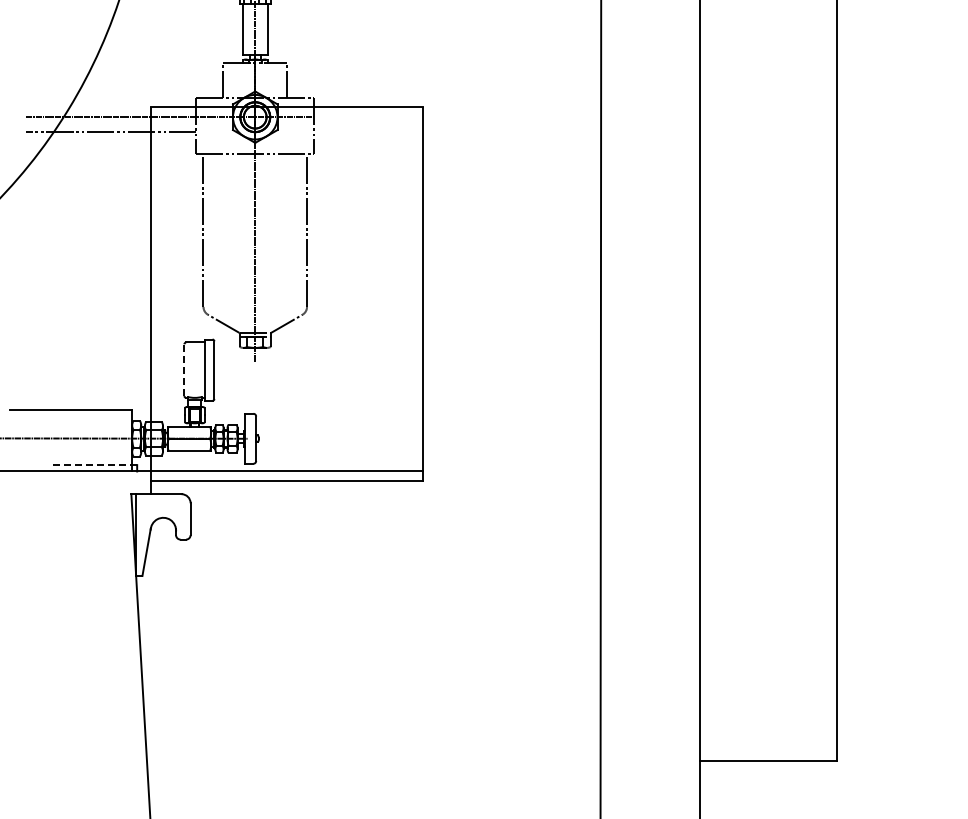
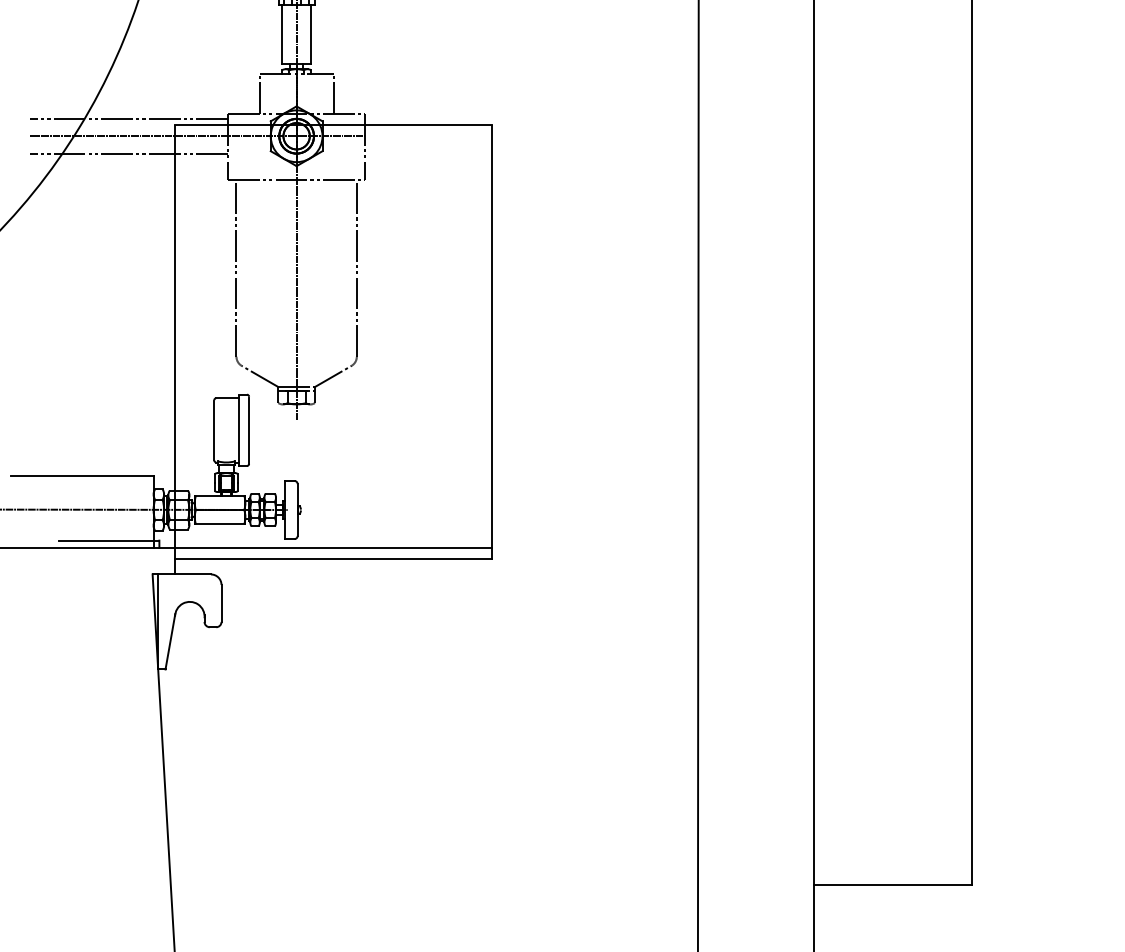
line: (110, 102) -> (128, 119), added
line: (184, 371) -> (214, 431), dashed -> solid
line: (93, 465) -> (108, 541), dashed -> solid

